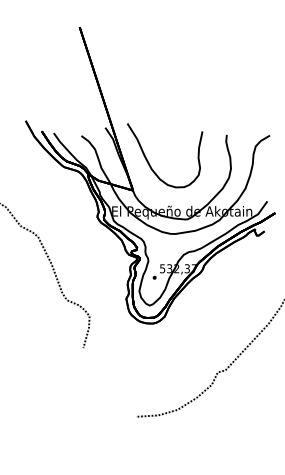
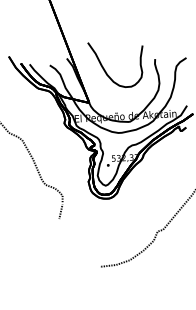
curve: (149, 162) -> (105, 70), moved

